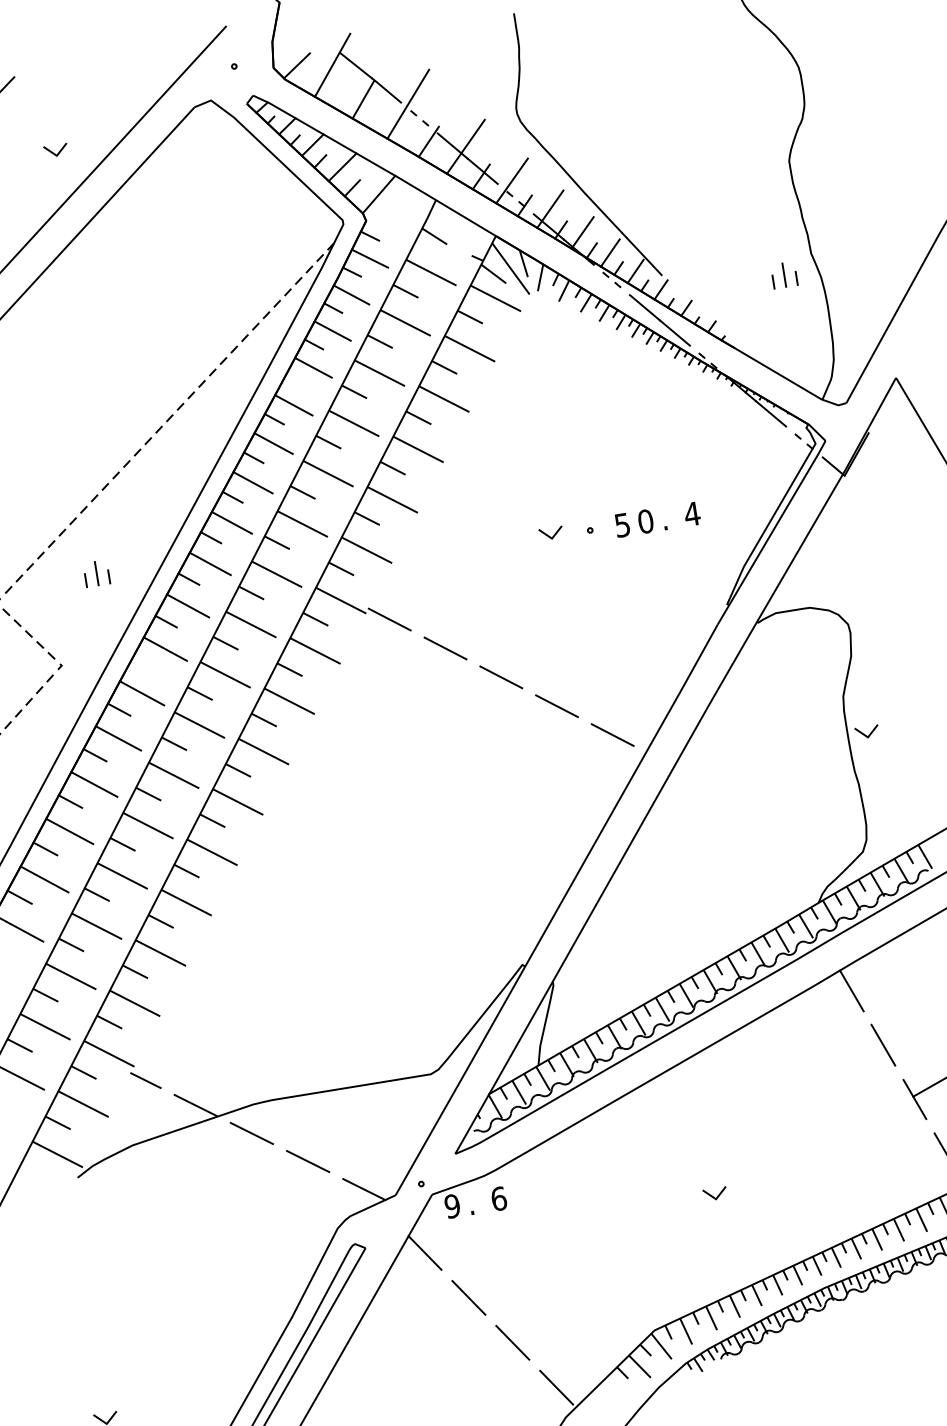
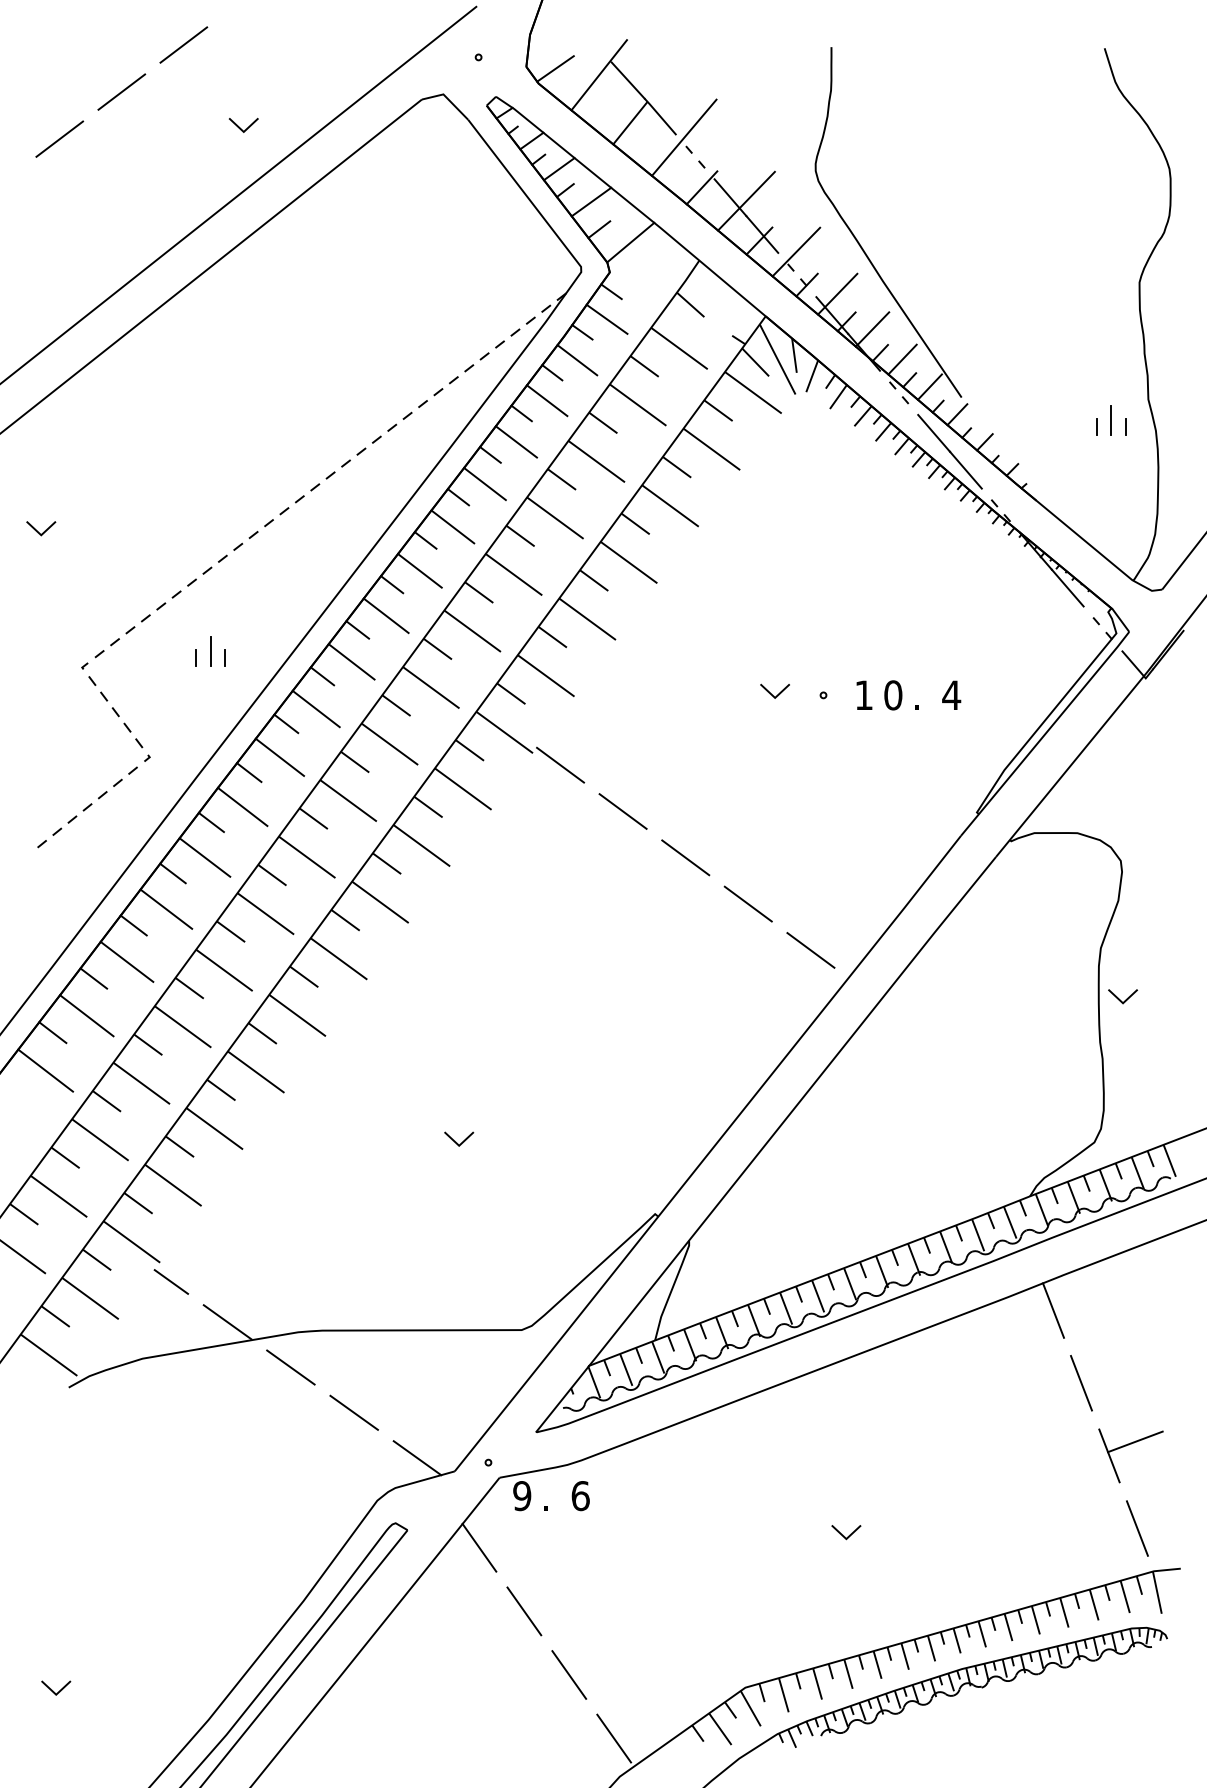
line: (294, 381) -> (490, 454), added
text: (622, 525) -> (863, 695), 5 -> 1
line: (143, 665) -> (249, 772), added
line: (354, 932) -> (456, 1141), added

